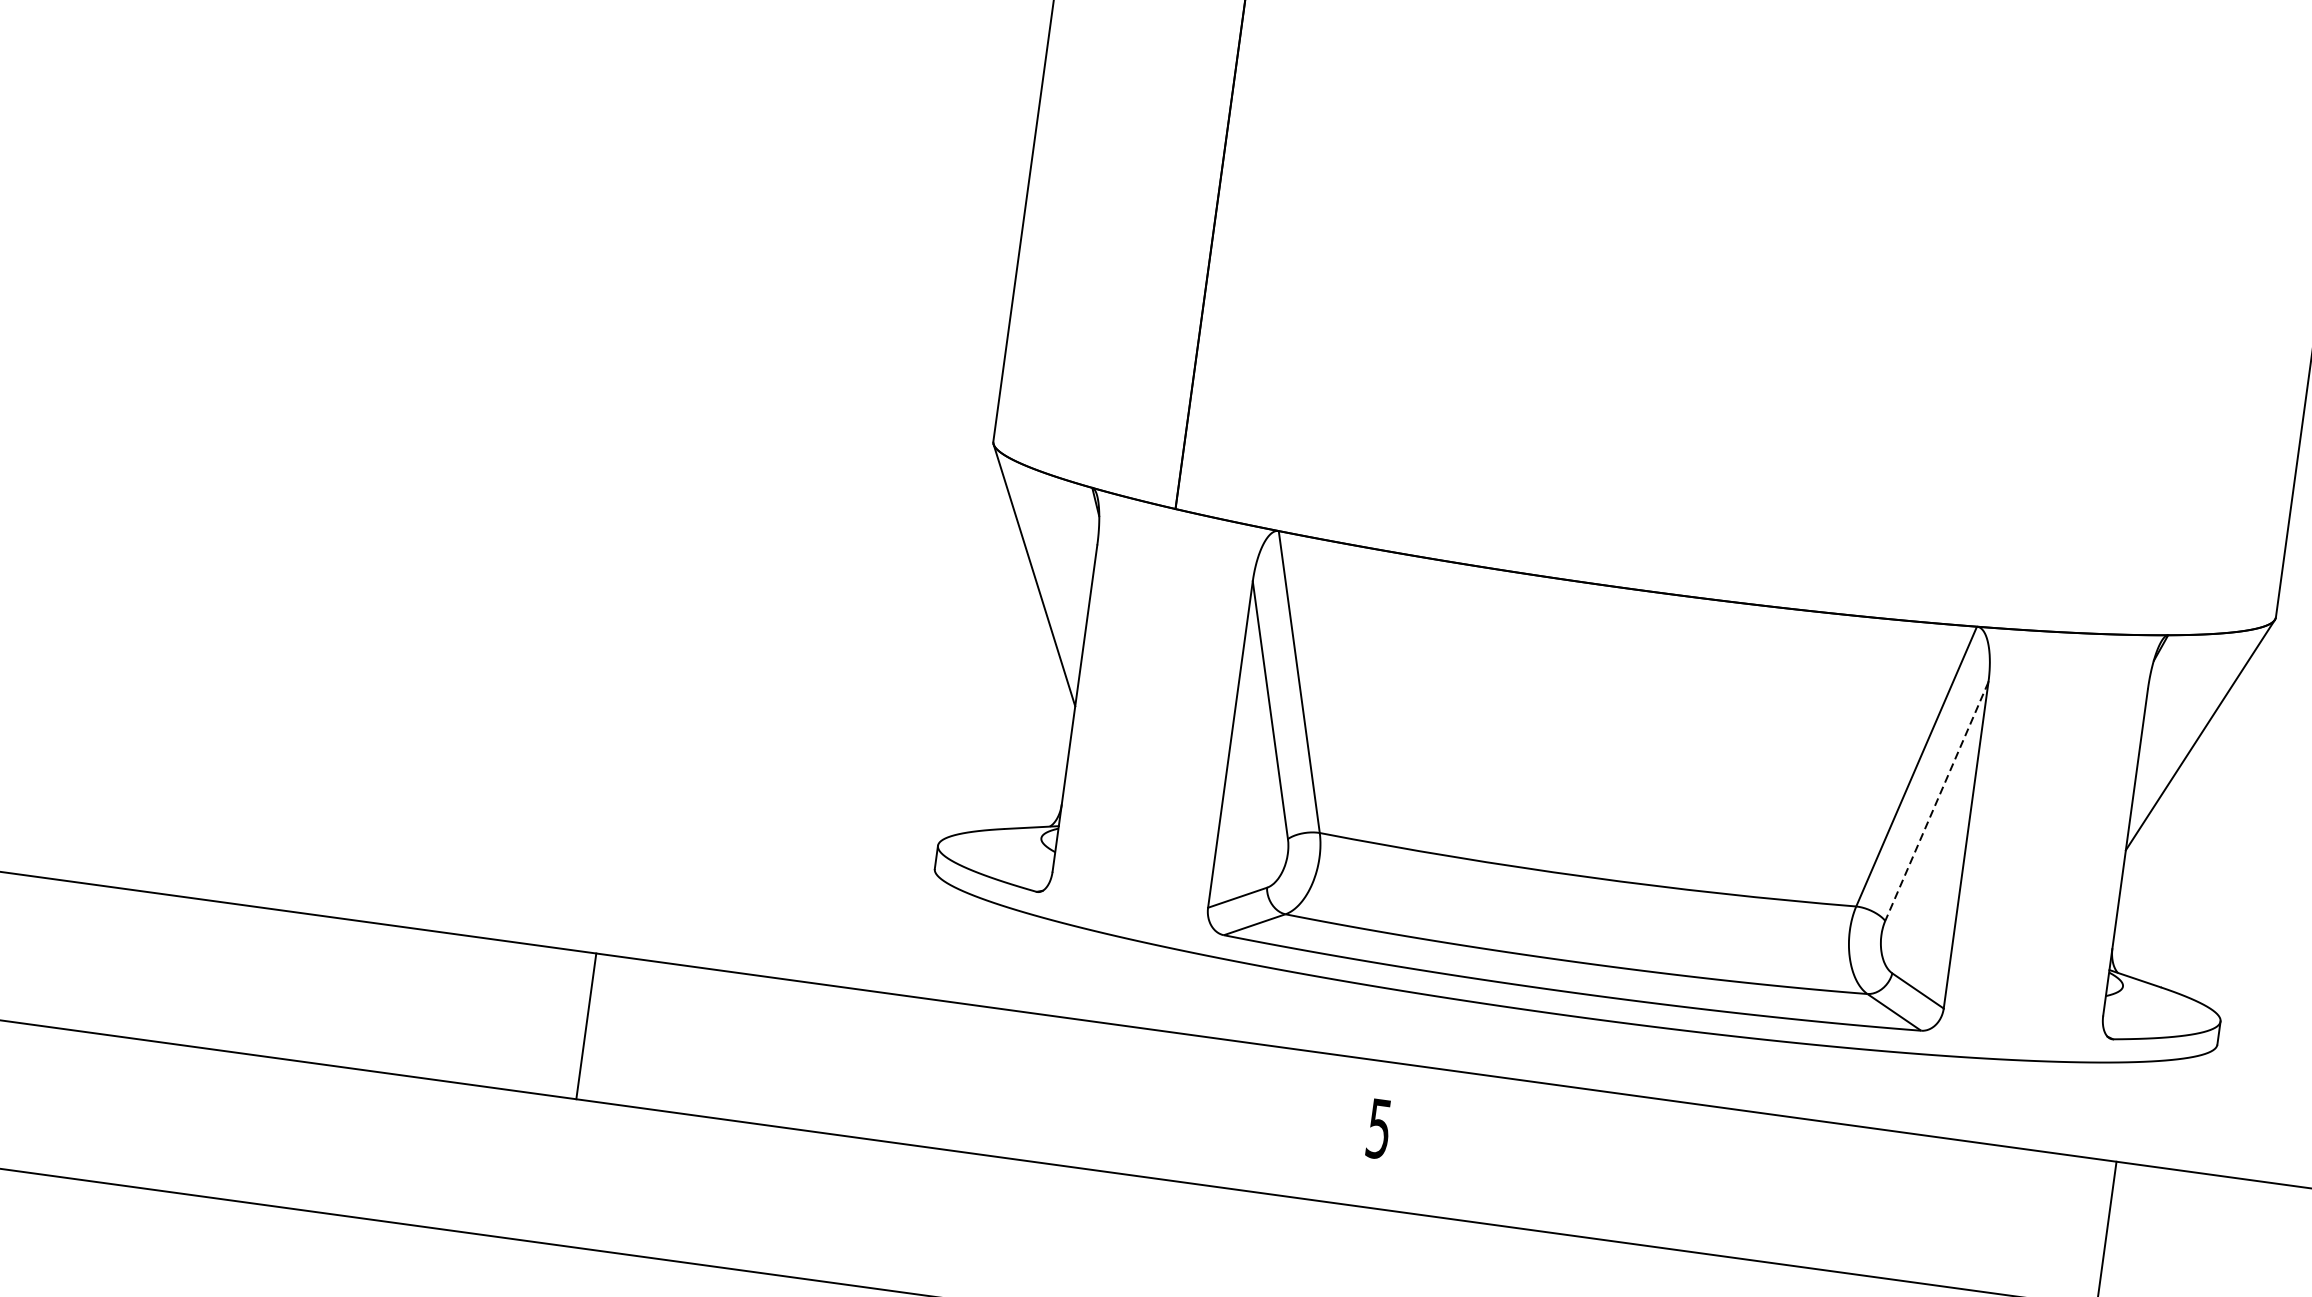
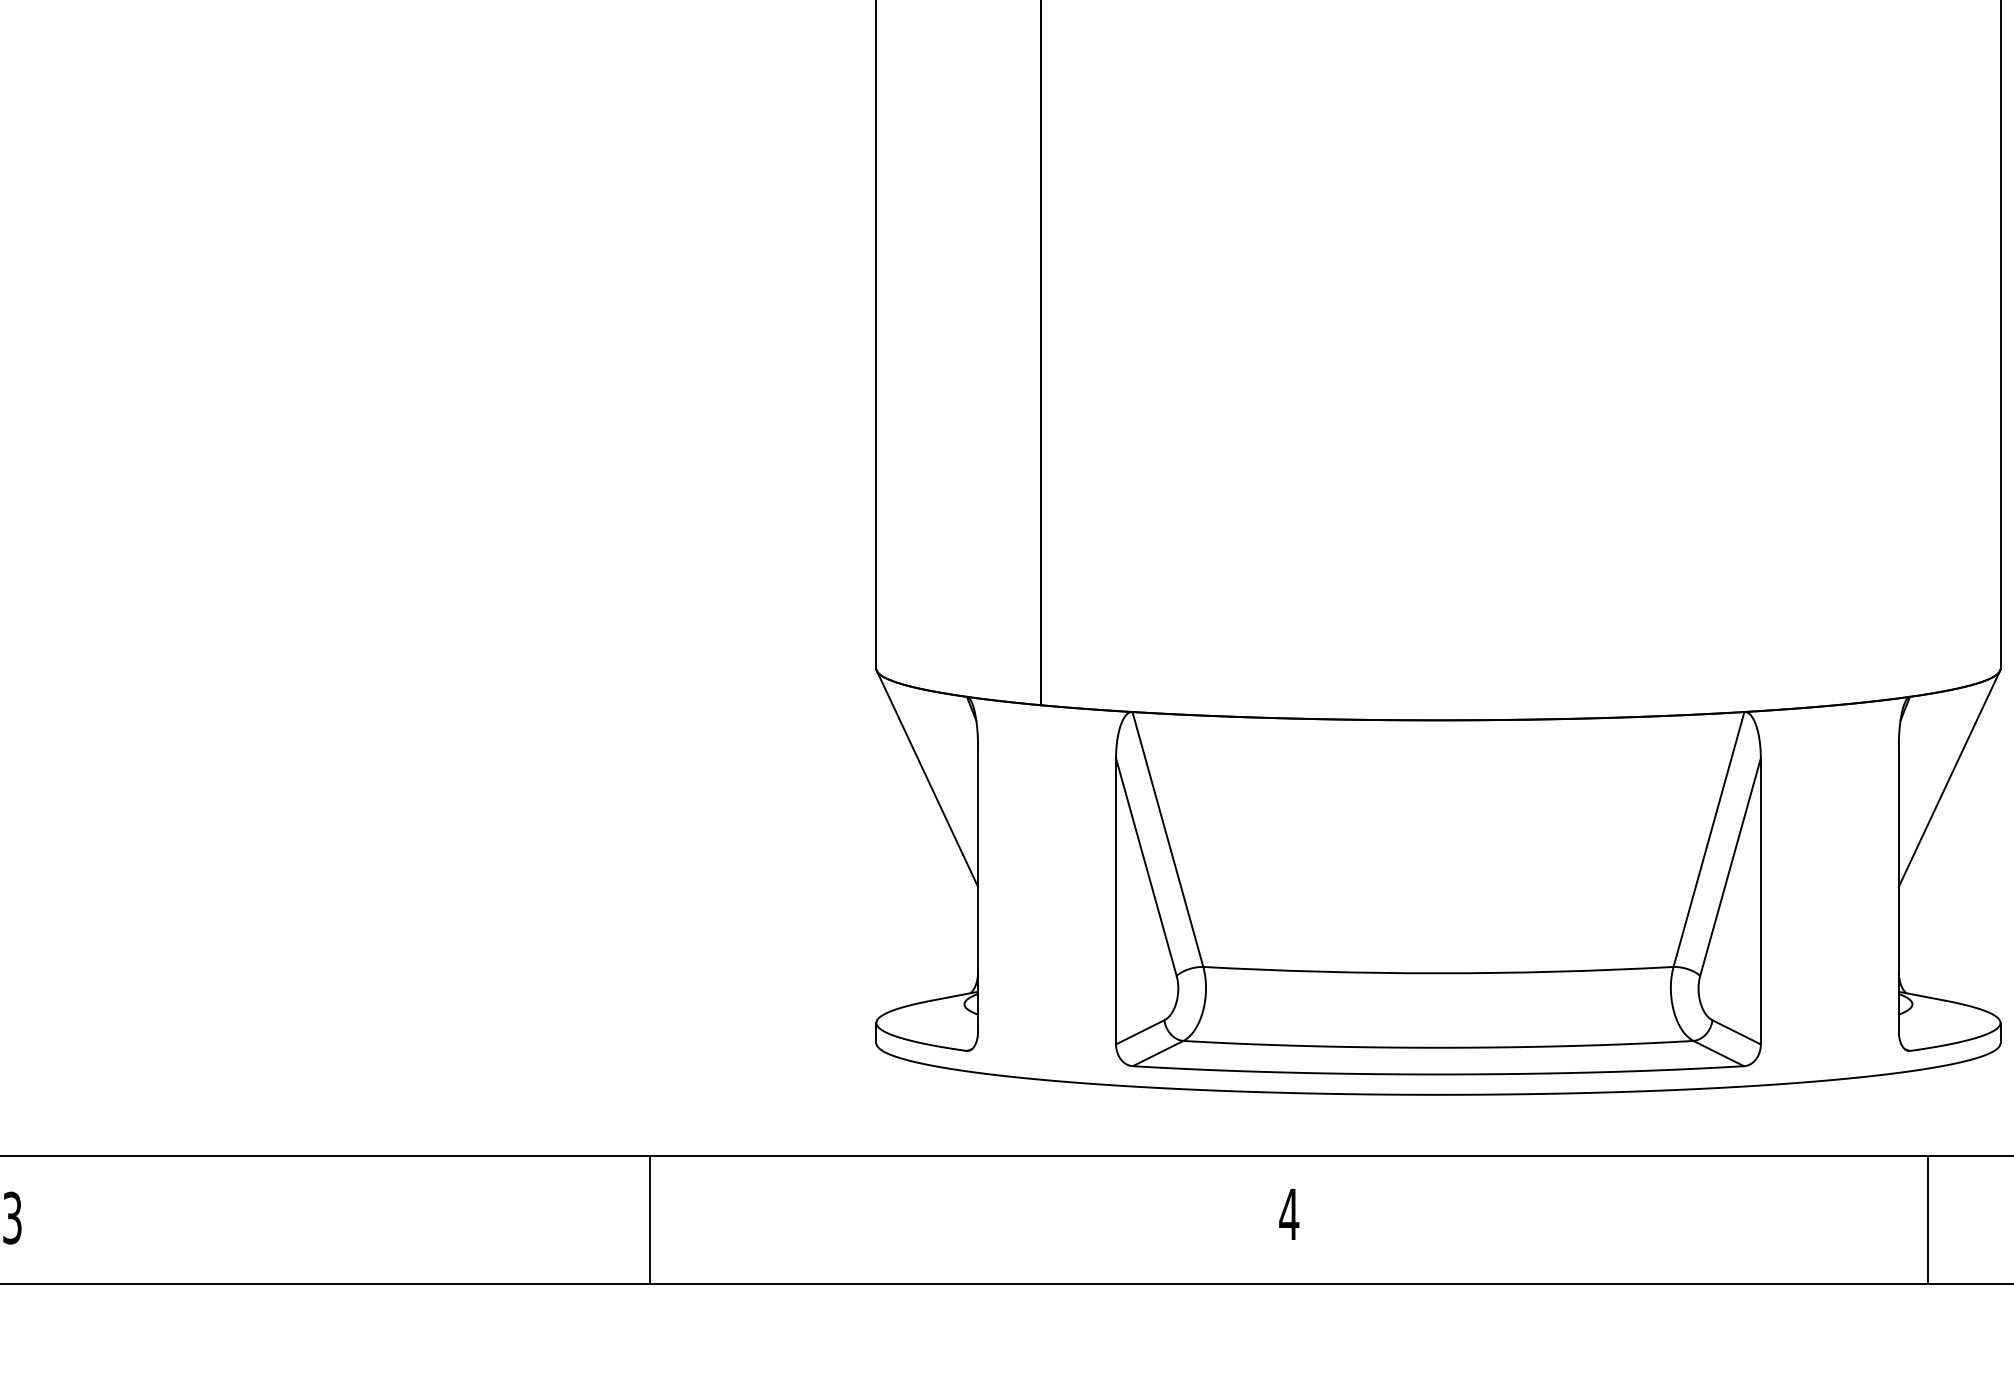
line: (1936, 801) -> (1730, 867), dashed -> solid
line: (586, 1026) -> (650, 1219), moved
text: (1379, 1128) -> (1289, 1214), 5 -> 4

